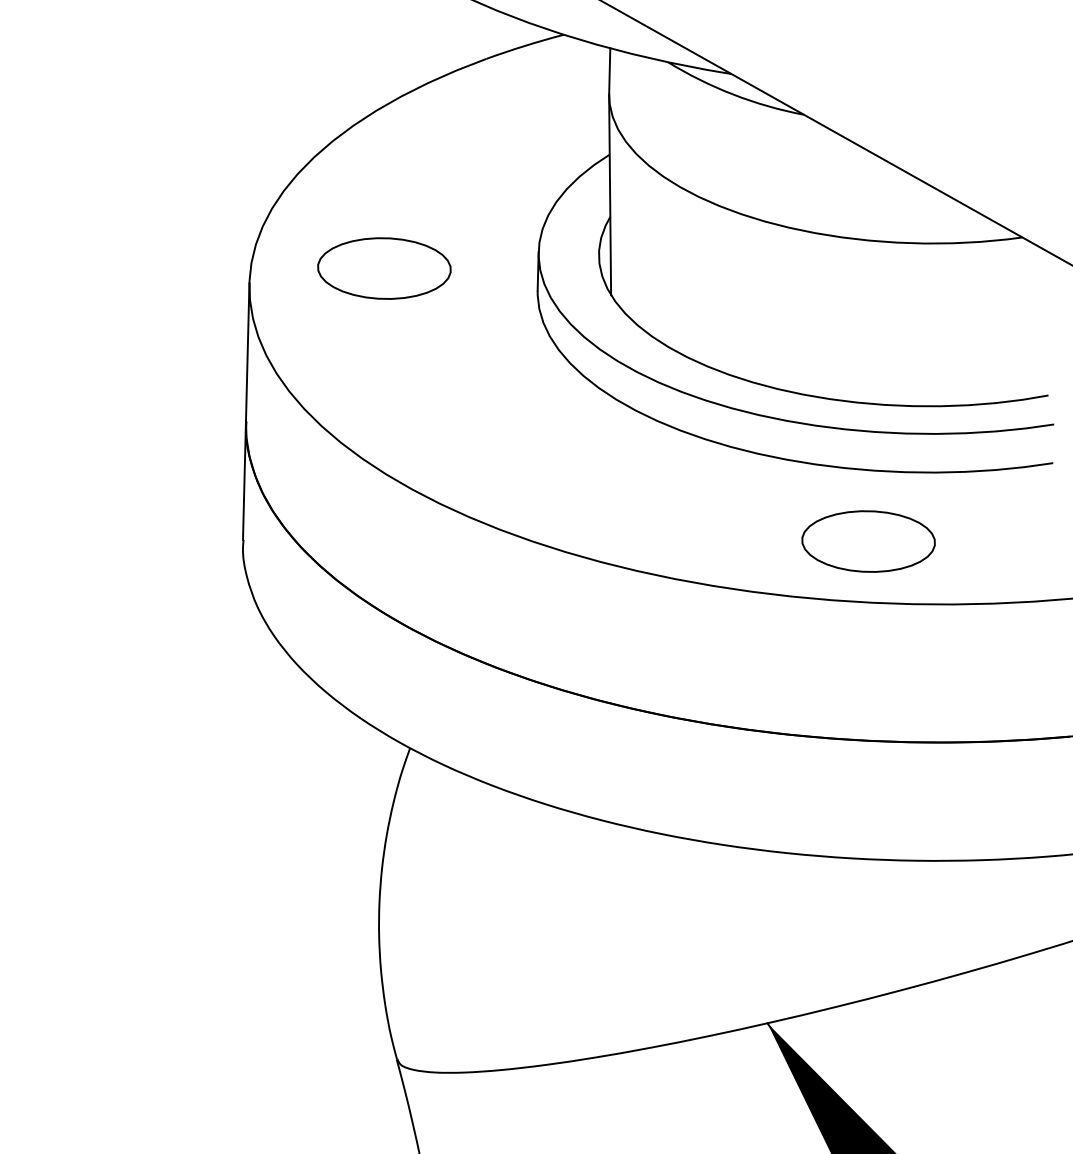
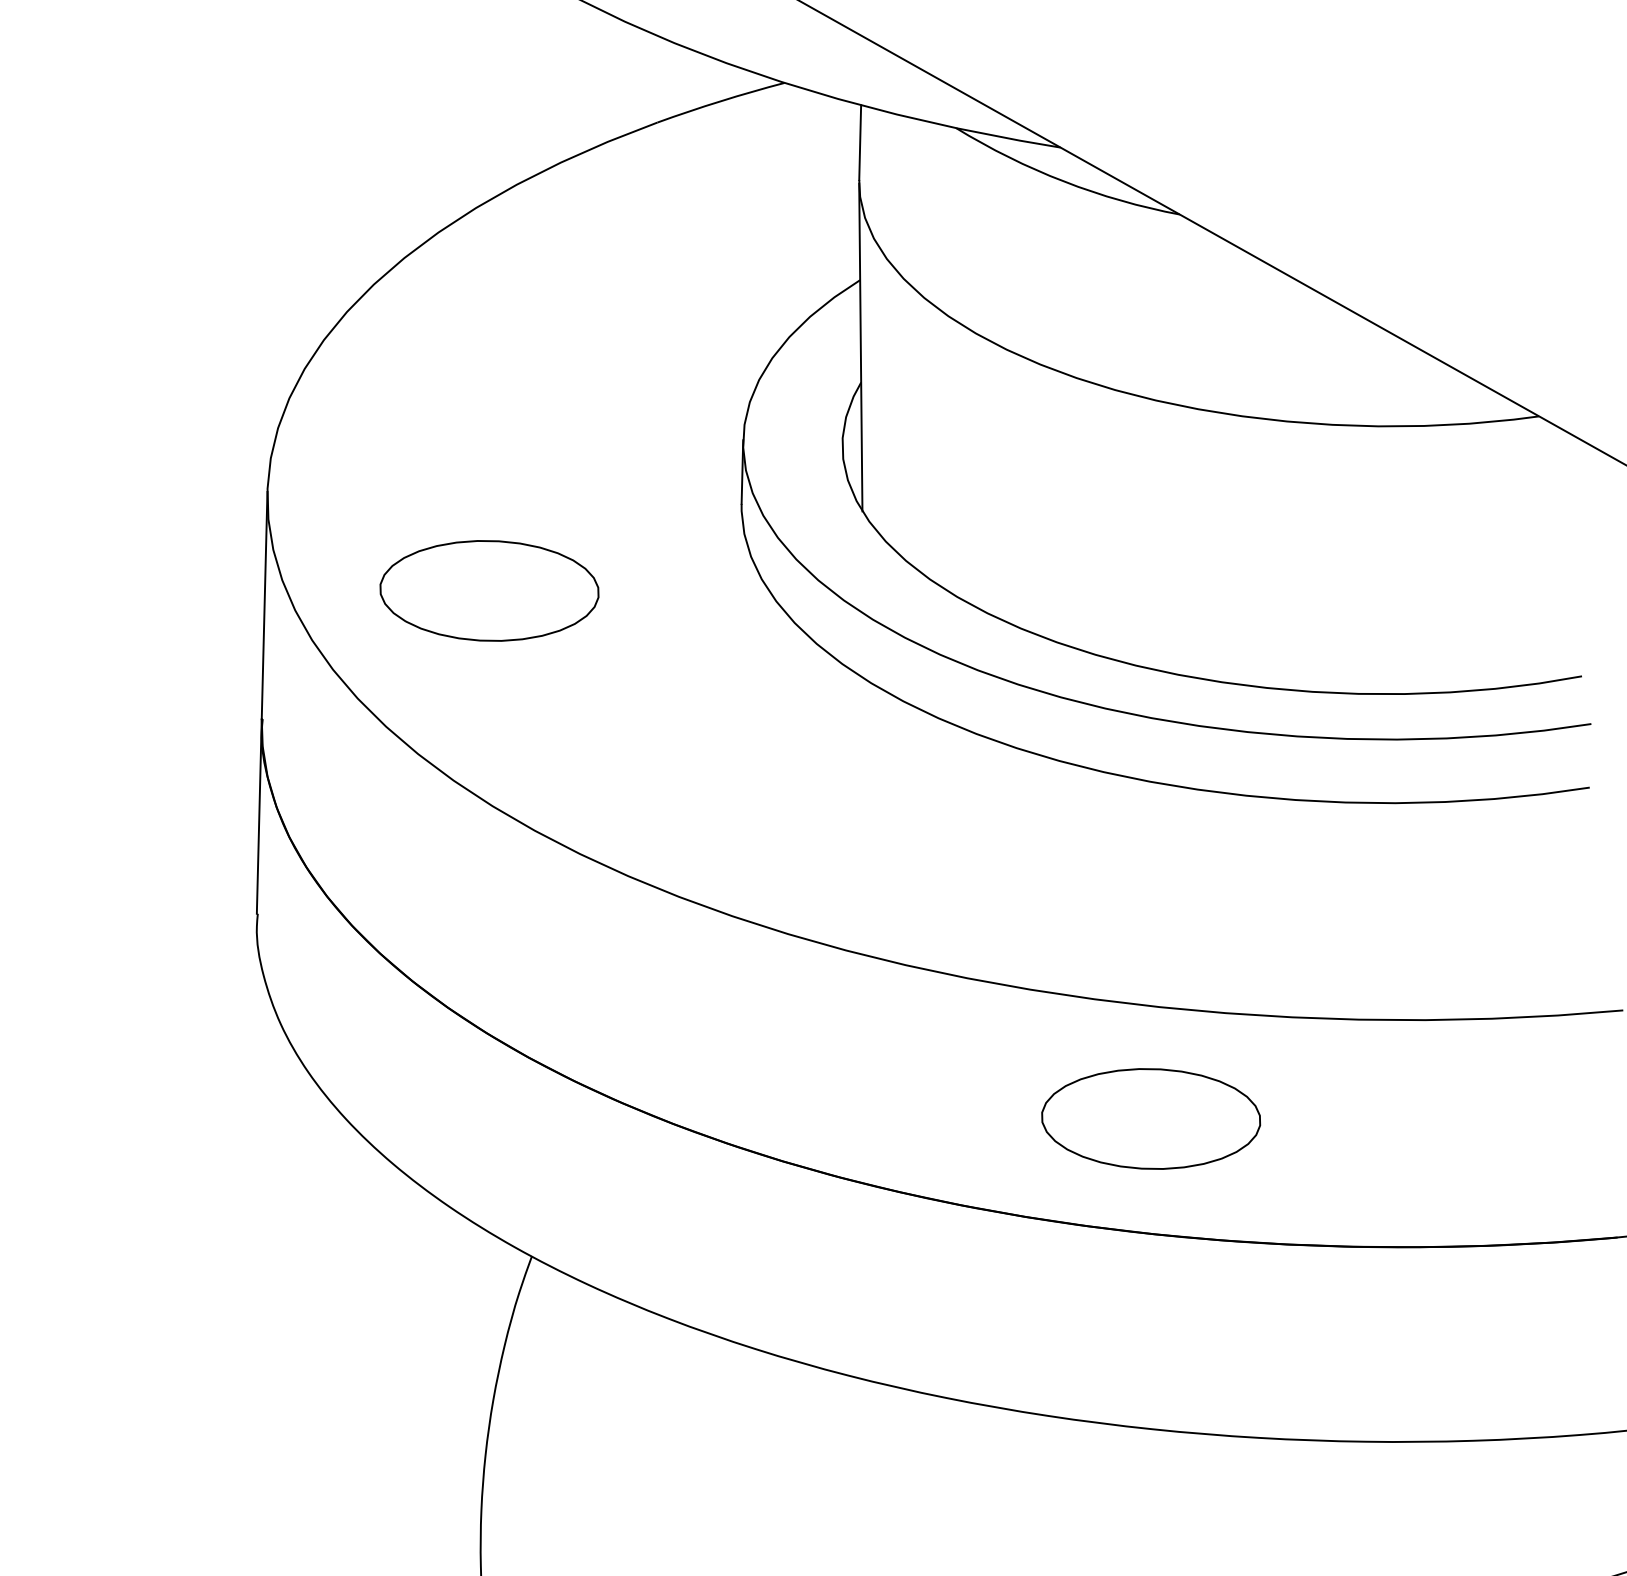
part: (384, 268) -> (489, 590), moved
part: (868, 541) -> (1150, 1118), moved

